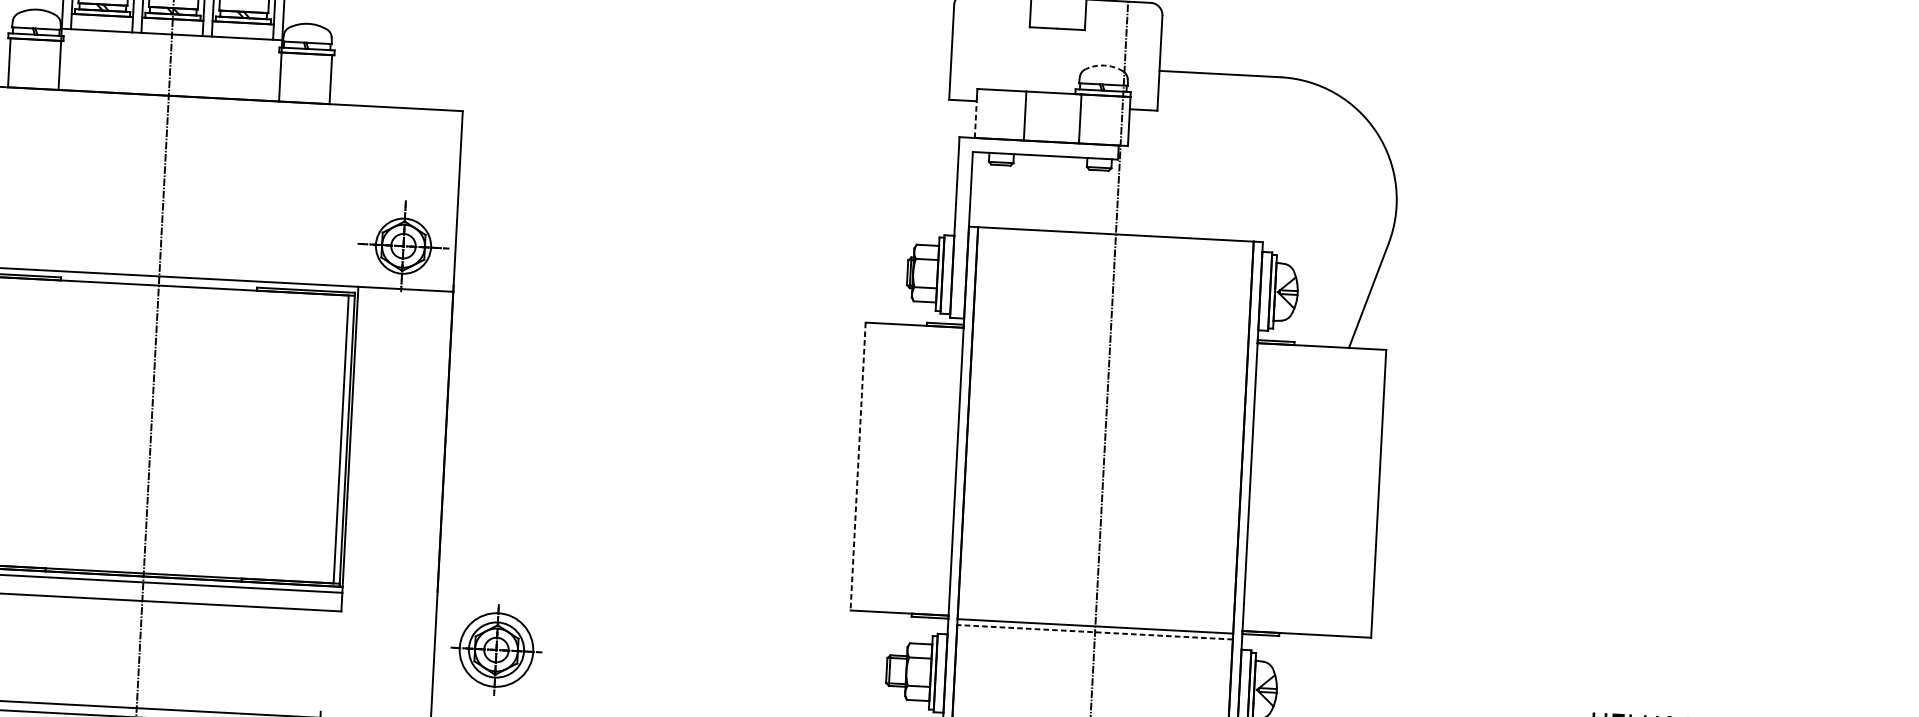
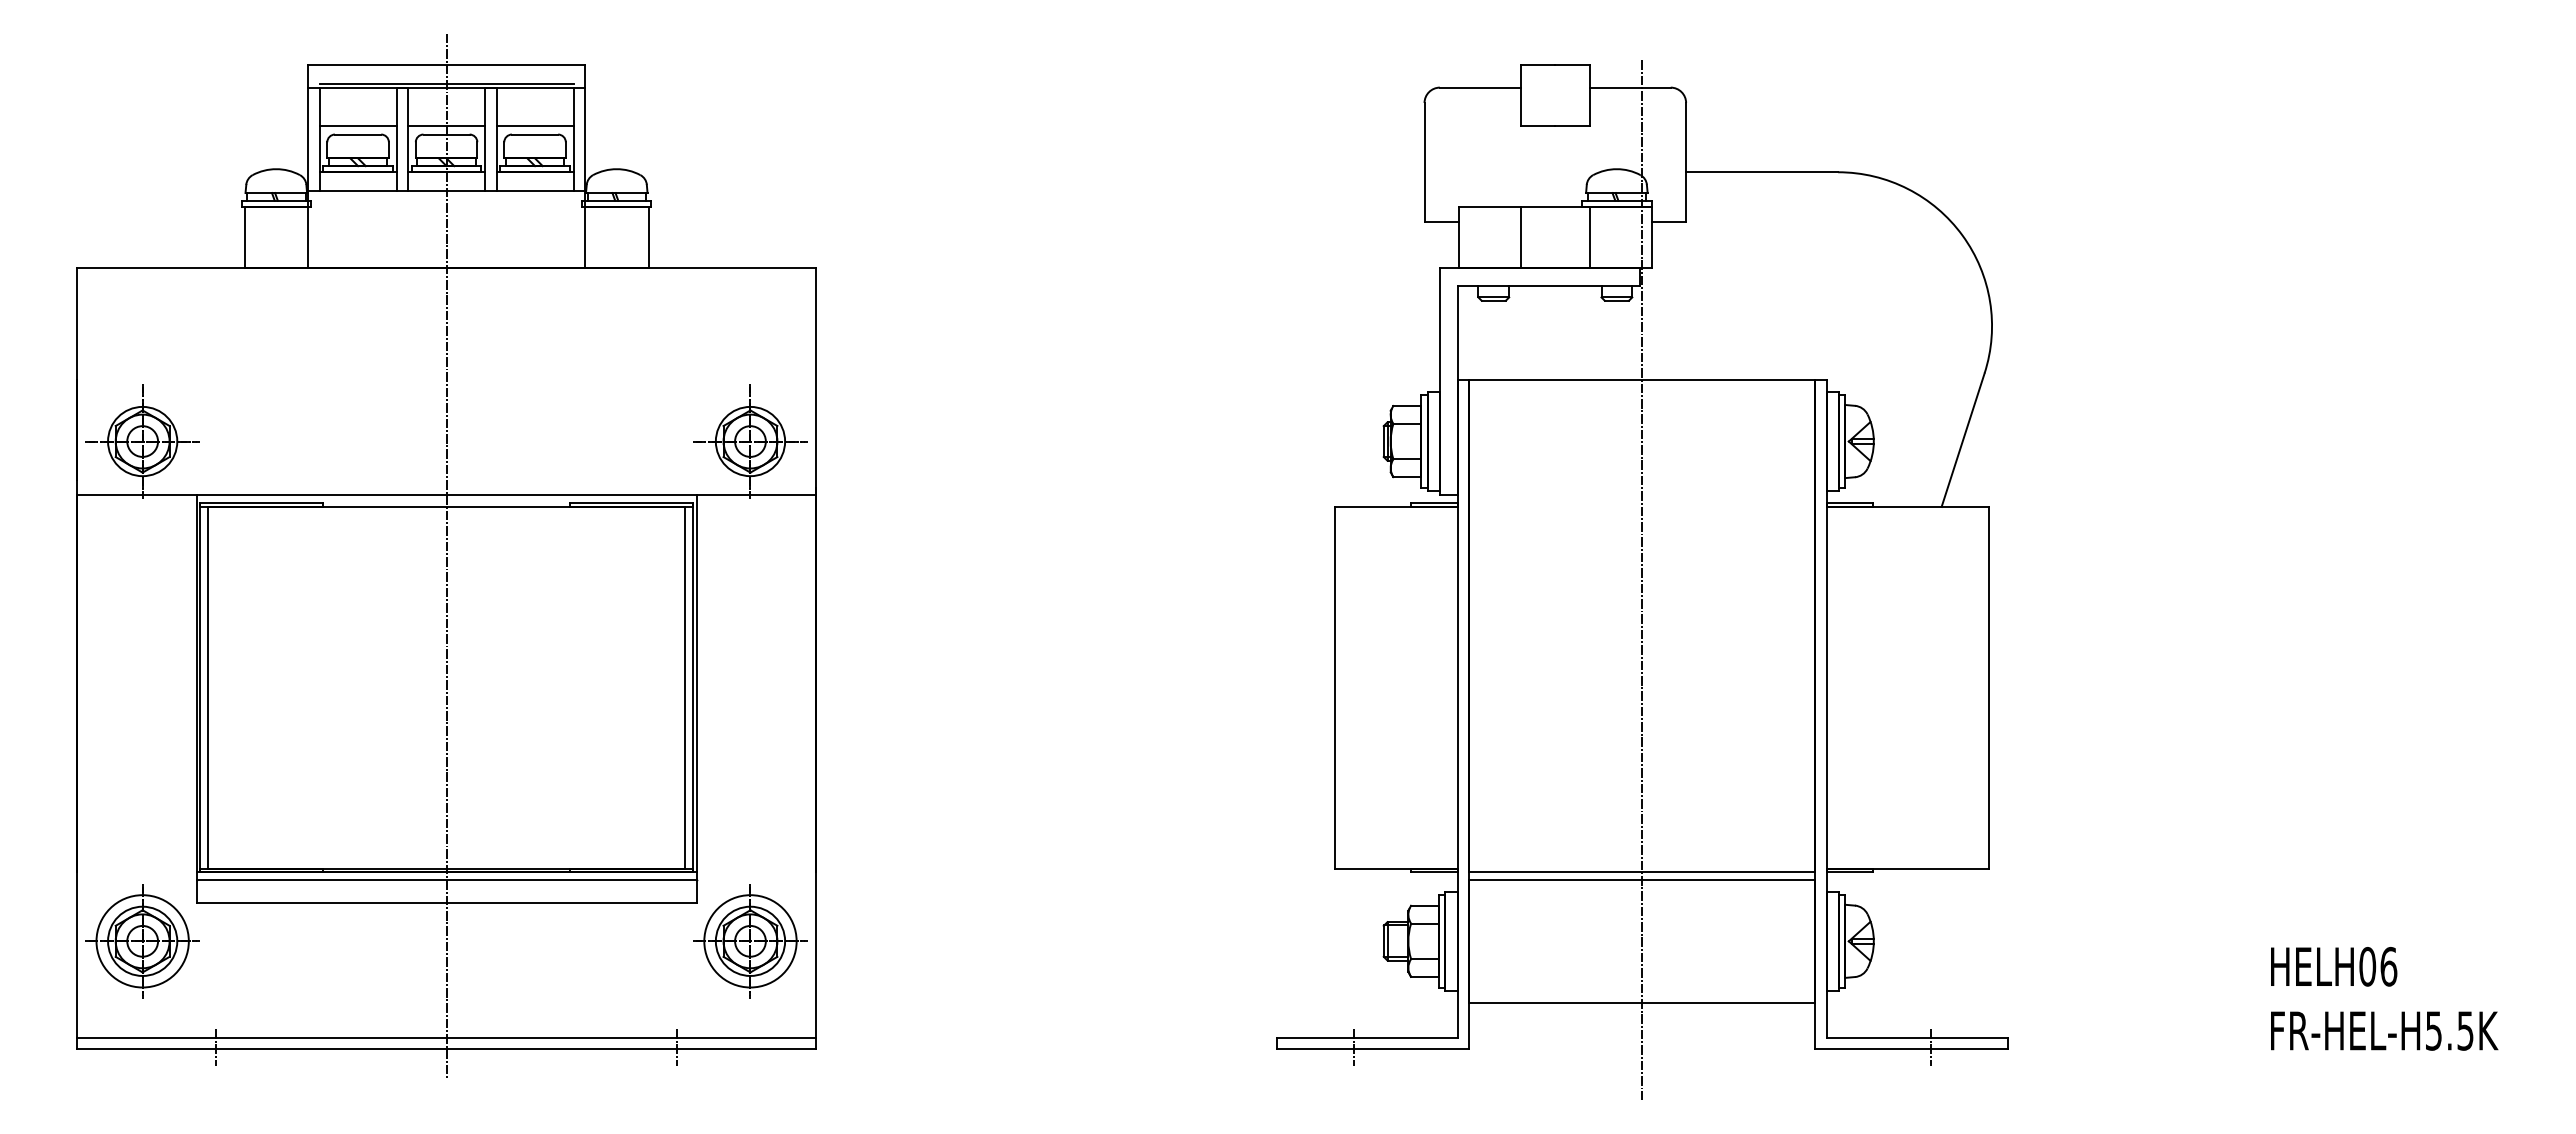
arc: (1104, 65) -> (1616, 169), dashed -> solid
line: (976, 118) -> (1459, 244), dashed -> solid
line: (858, 466) -> (1334, 687), dashed -> solid
line: (1094, 632) -> (1641, 879), dashed -> solid
part: (496, 650) -> (750, 941), moved

